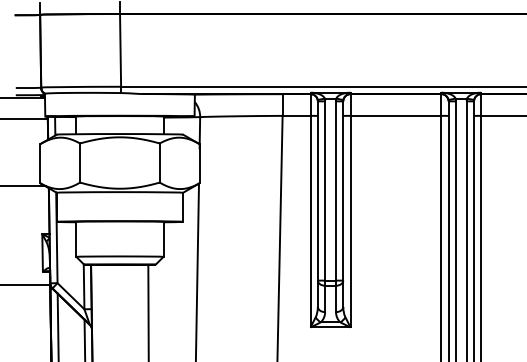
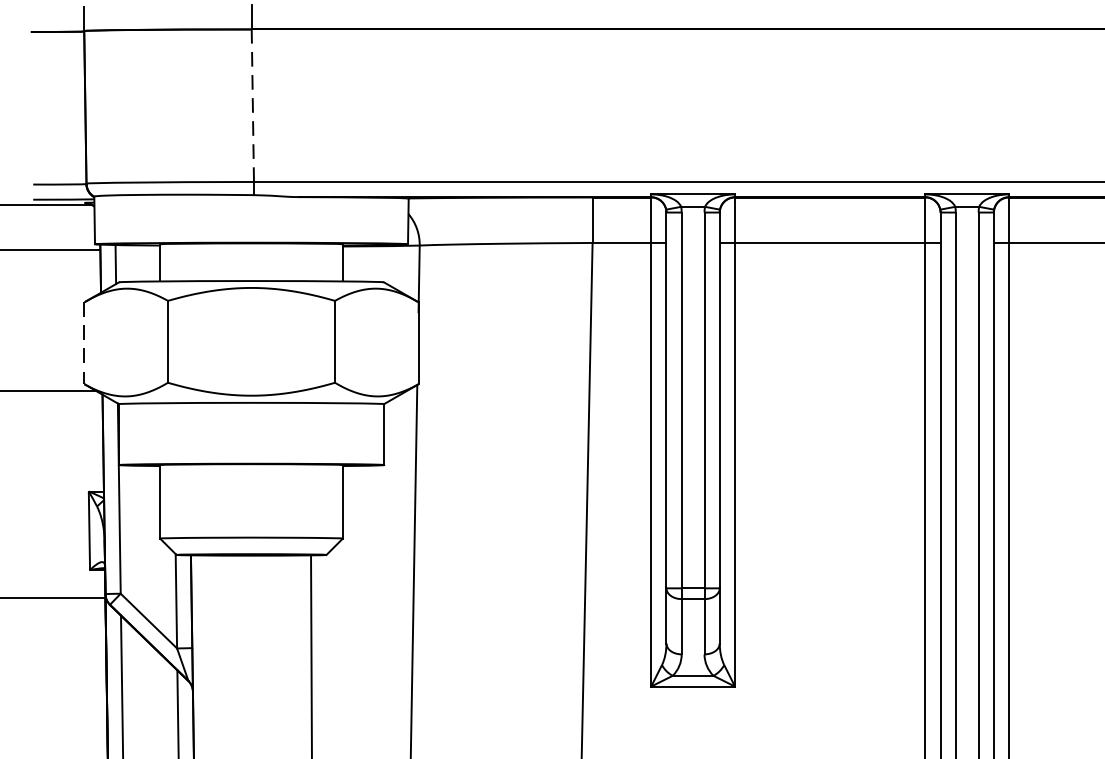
line: (120, 49) -> (252, 103), solid -> dashed
line: (40, 163) -> (84, 342), solid -> dashed

